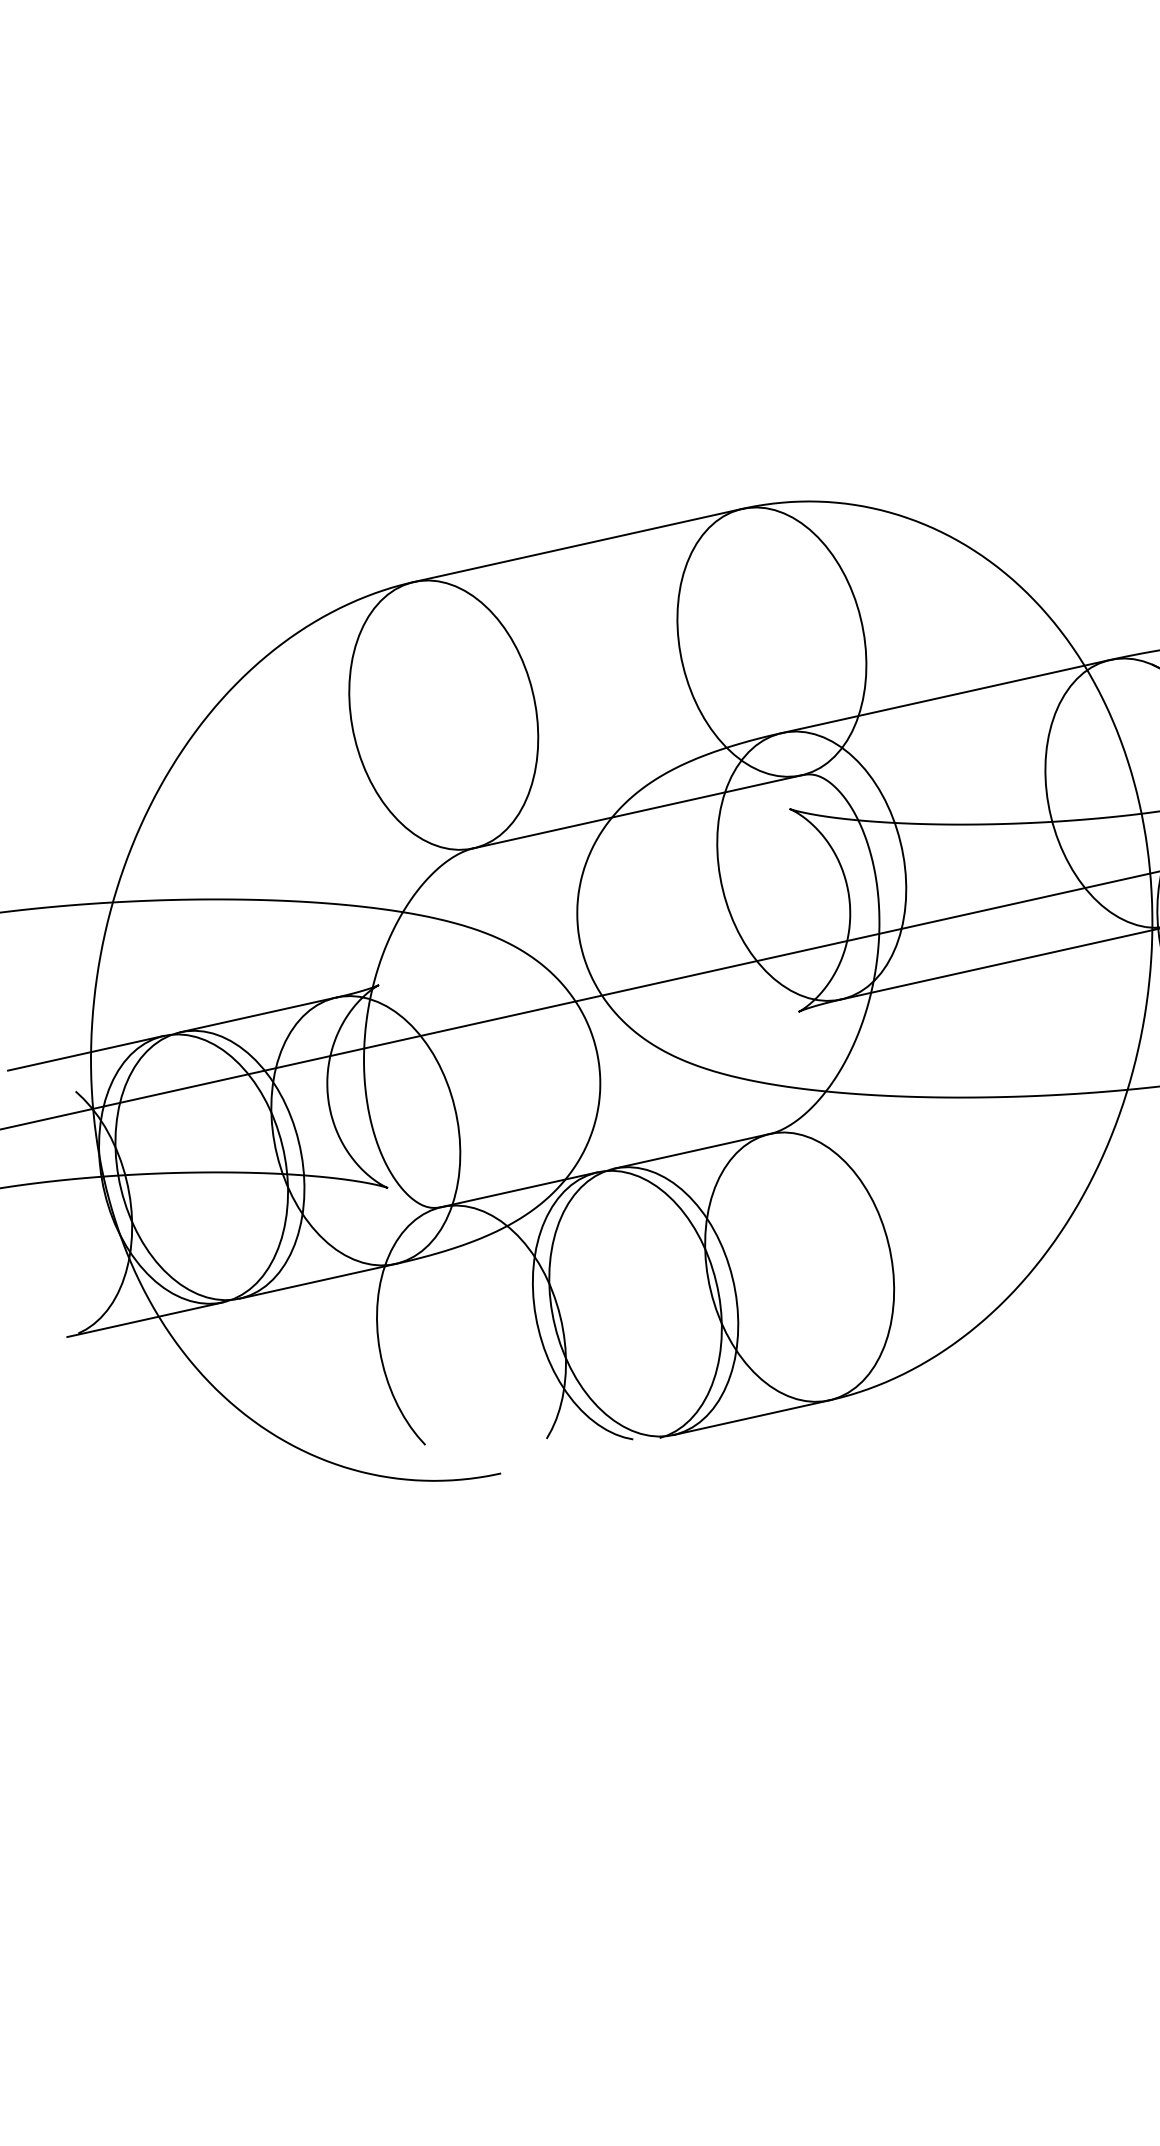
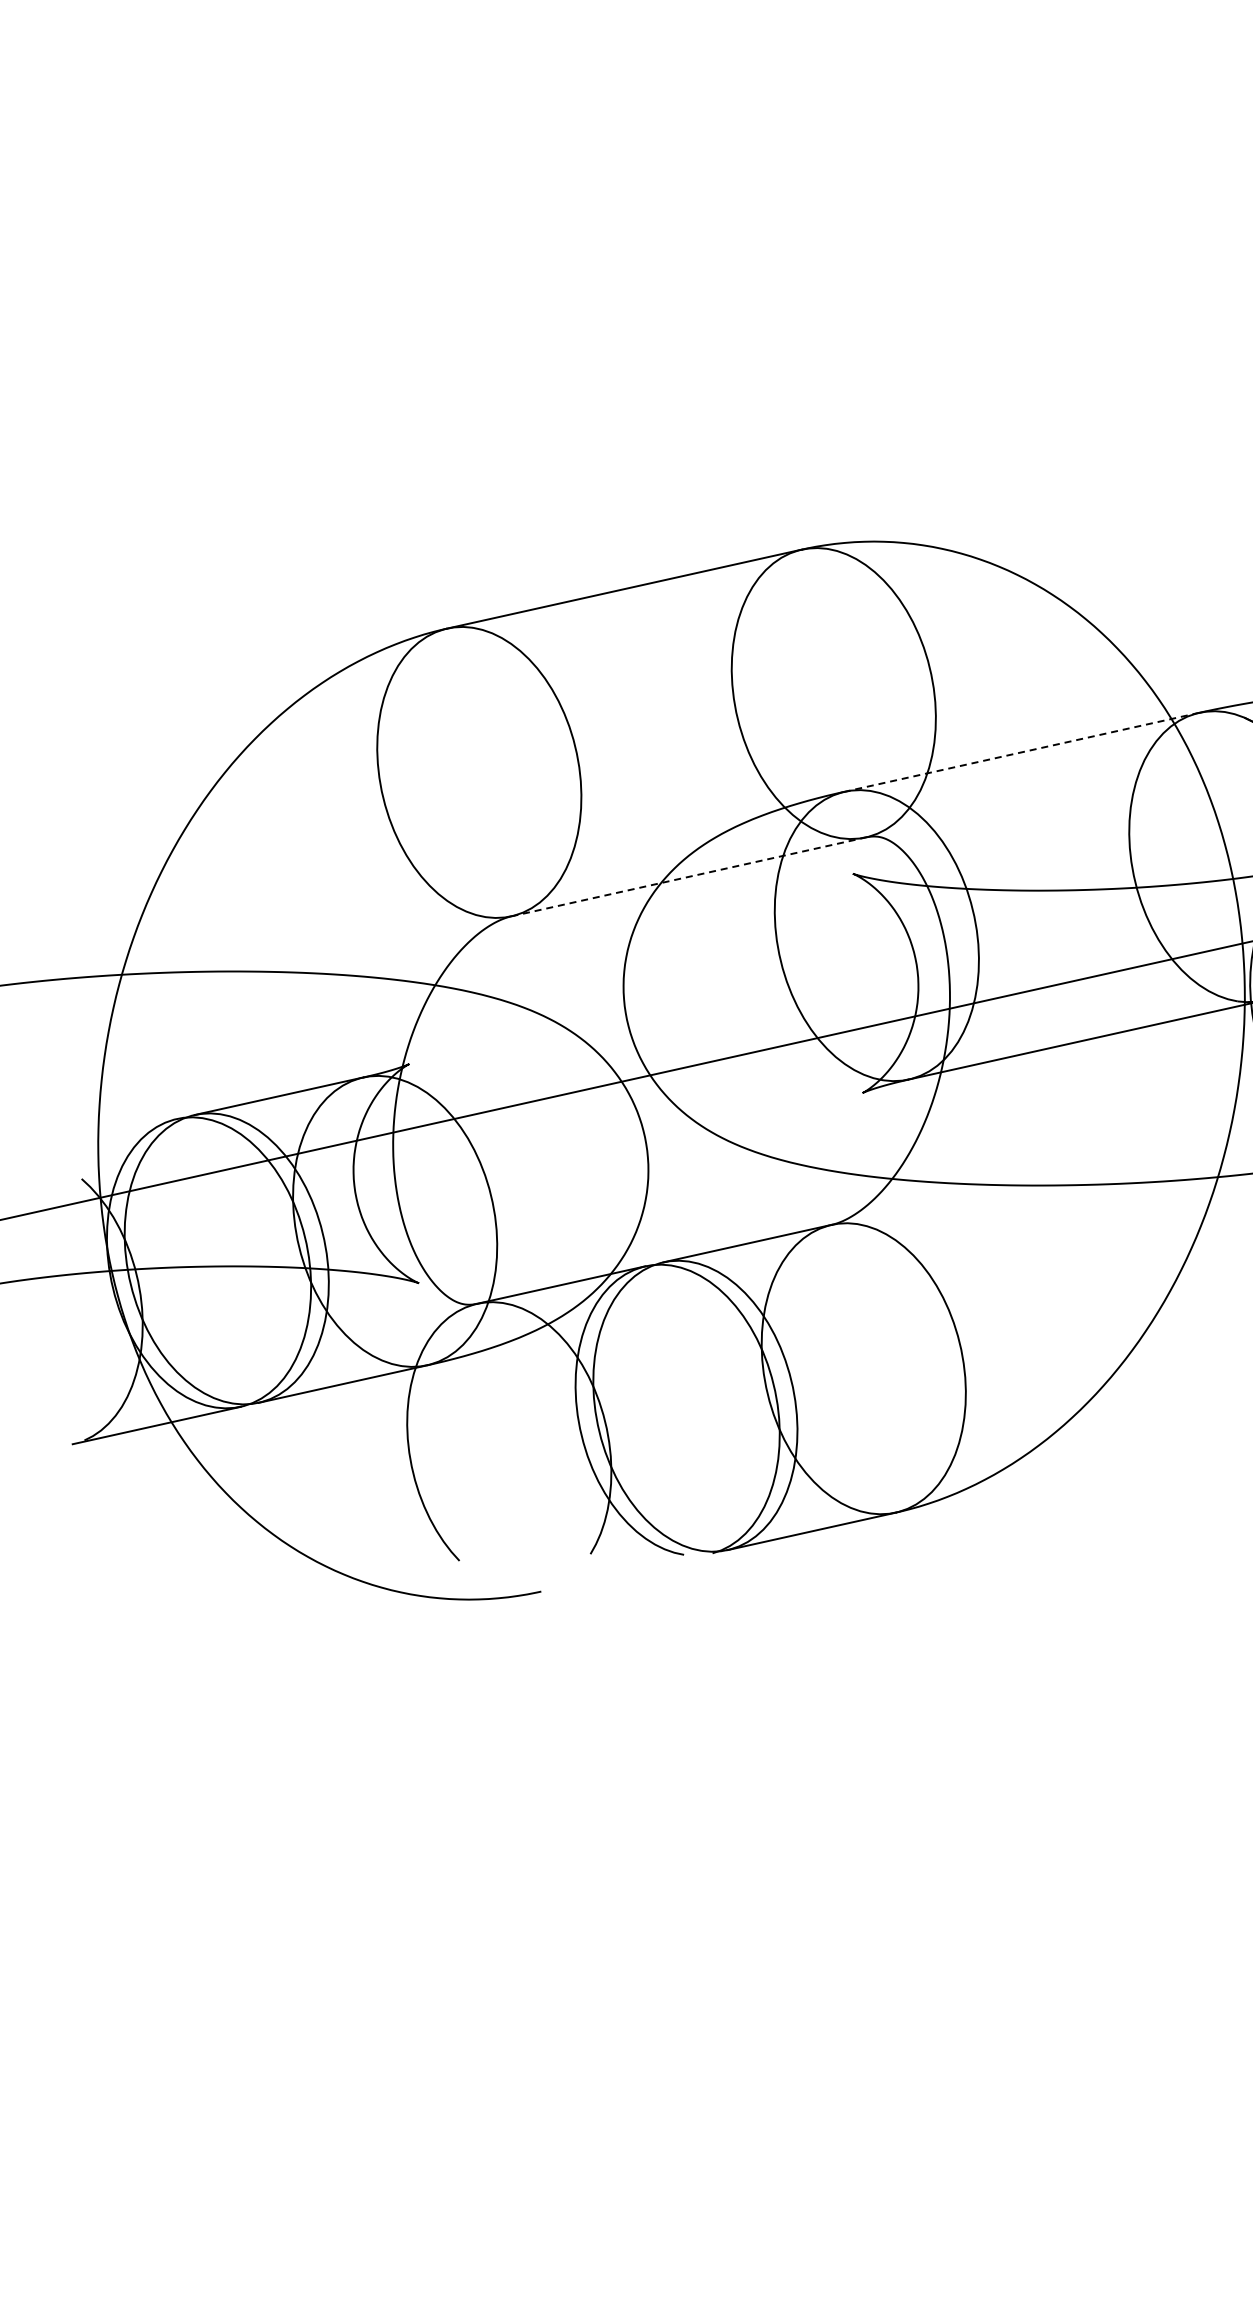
line: (946, 696) -> (1022, 752), solid -> dashed
line: (637, 811) -> (688, 876), solid -> dashed
line: (85, 1053) -> (92, 1137), removed

